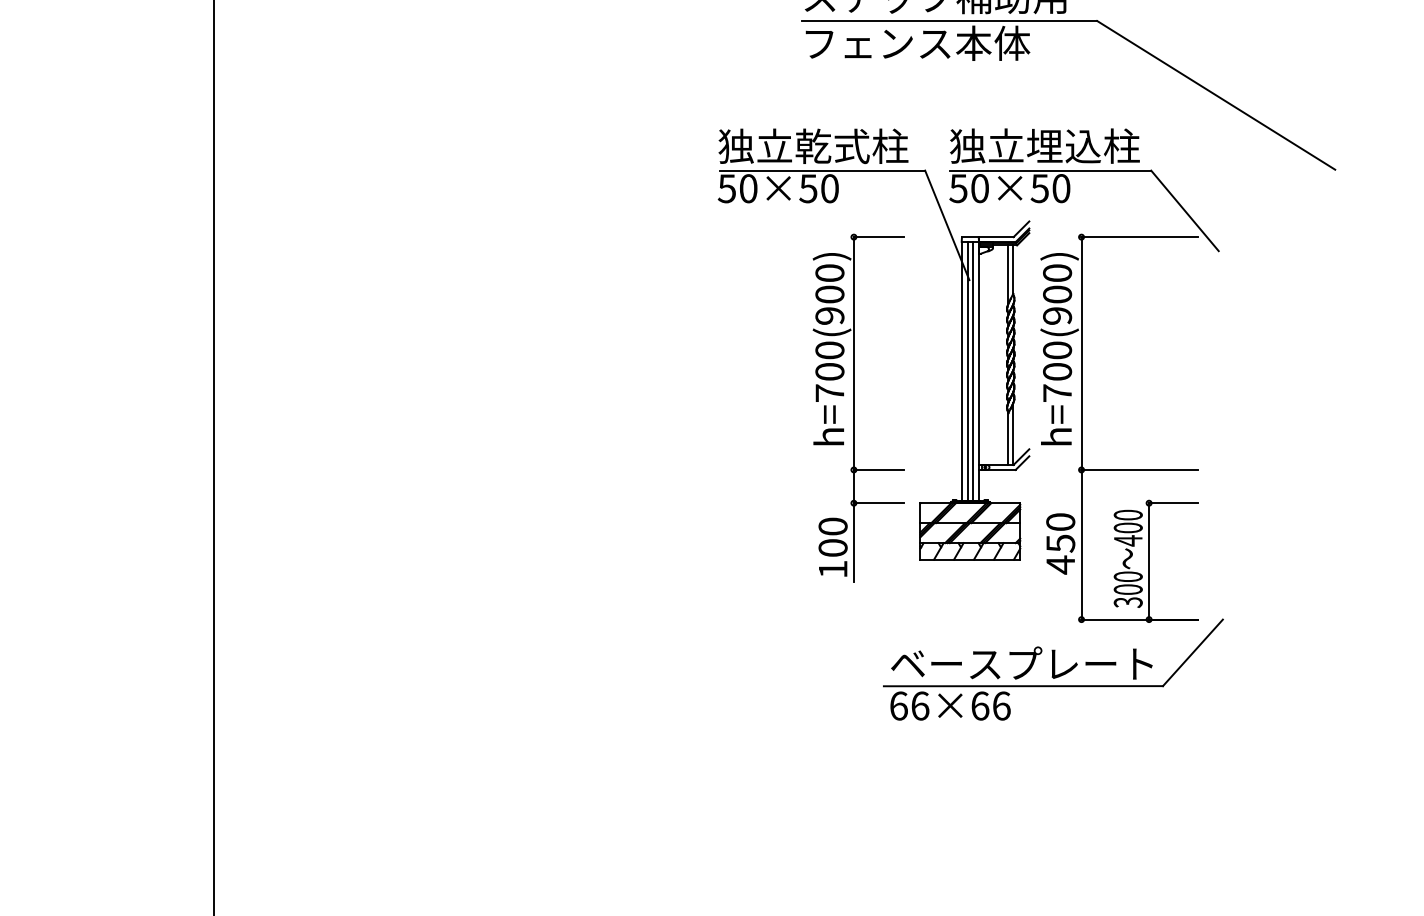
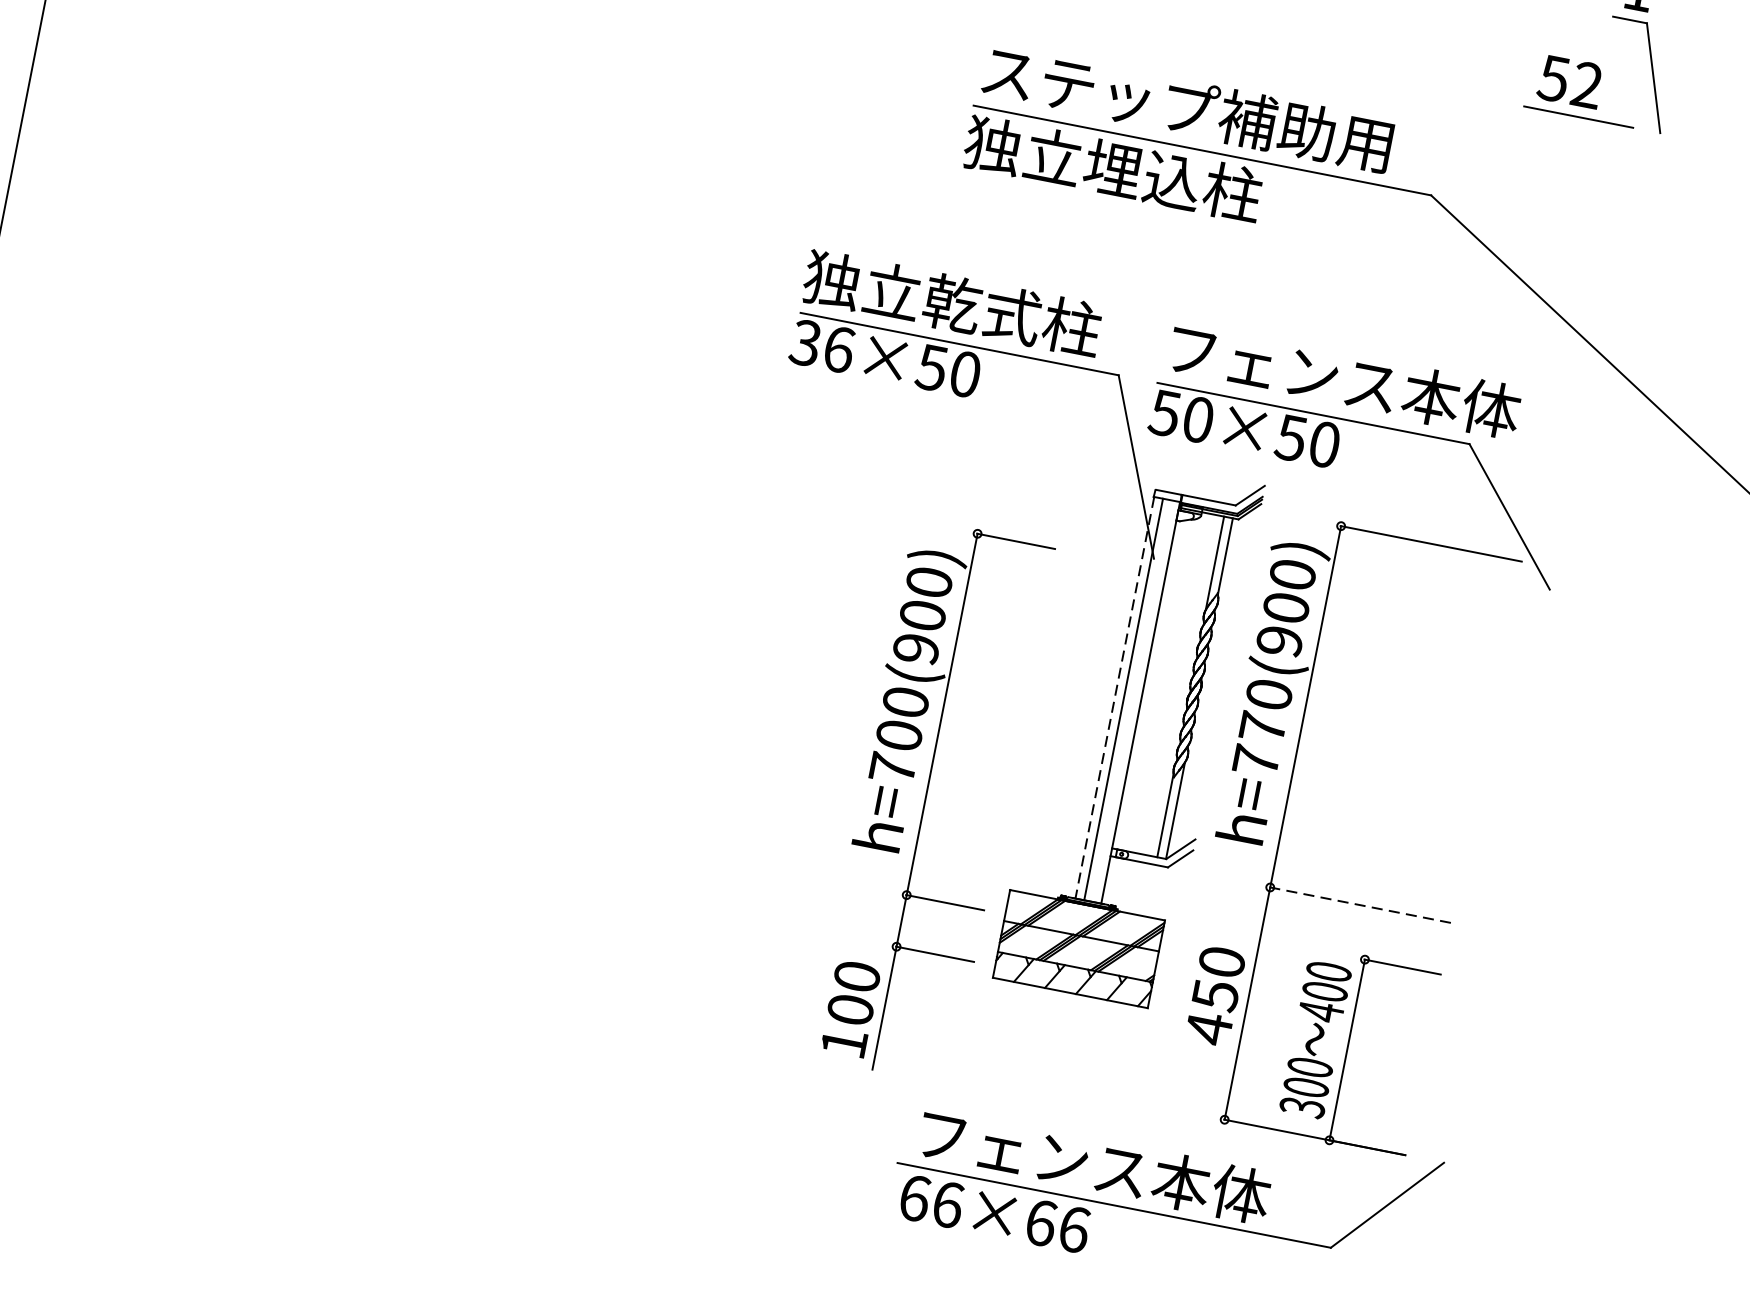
text: (915, 42) -> (1142, 173), フェンス本体 -> 独立埋込柱
text: (1064, 145) -> (1342, 378), 独立埋込柱 -> フェンス本体
text: (737, 188) -> (821, 345), 50×50 -> 36×50
line: (973, 370) -> (1132, 700), removed
line: (962, 371) -> (1115, 698), solid -> dashed
text: (1057, 371) -> (1262, 727), h=700(900) -> h=770(900)
part: (858, 407) -> (932, 799), moved
line: (1139, 469) -> (1360, 904), solid -> dashed
text: (1021, 663) -> (1118, 1169), ベースプレート -> フェンス本体

